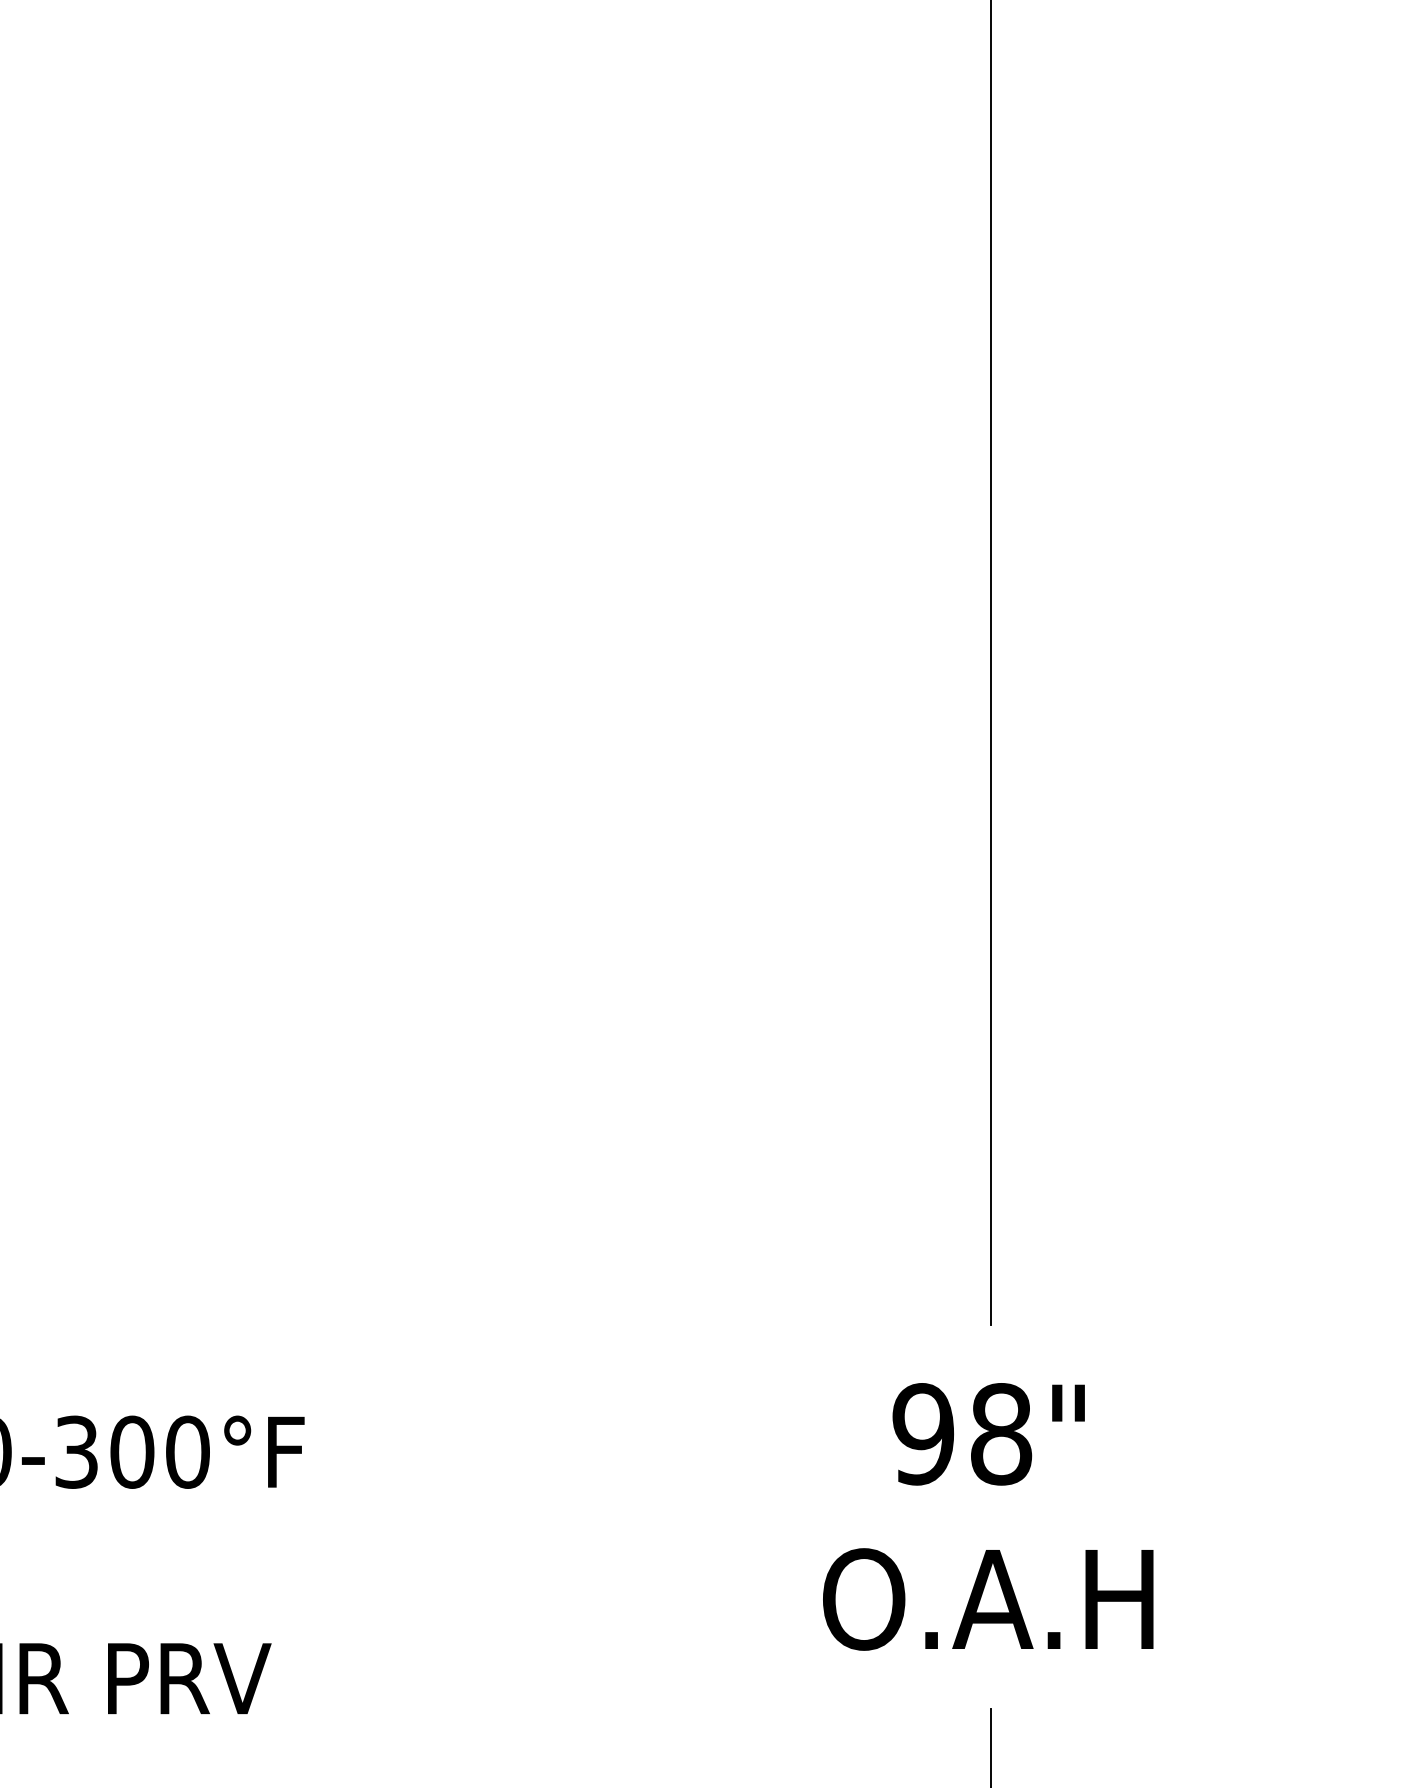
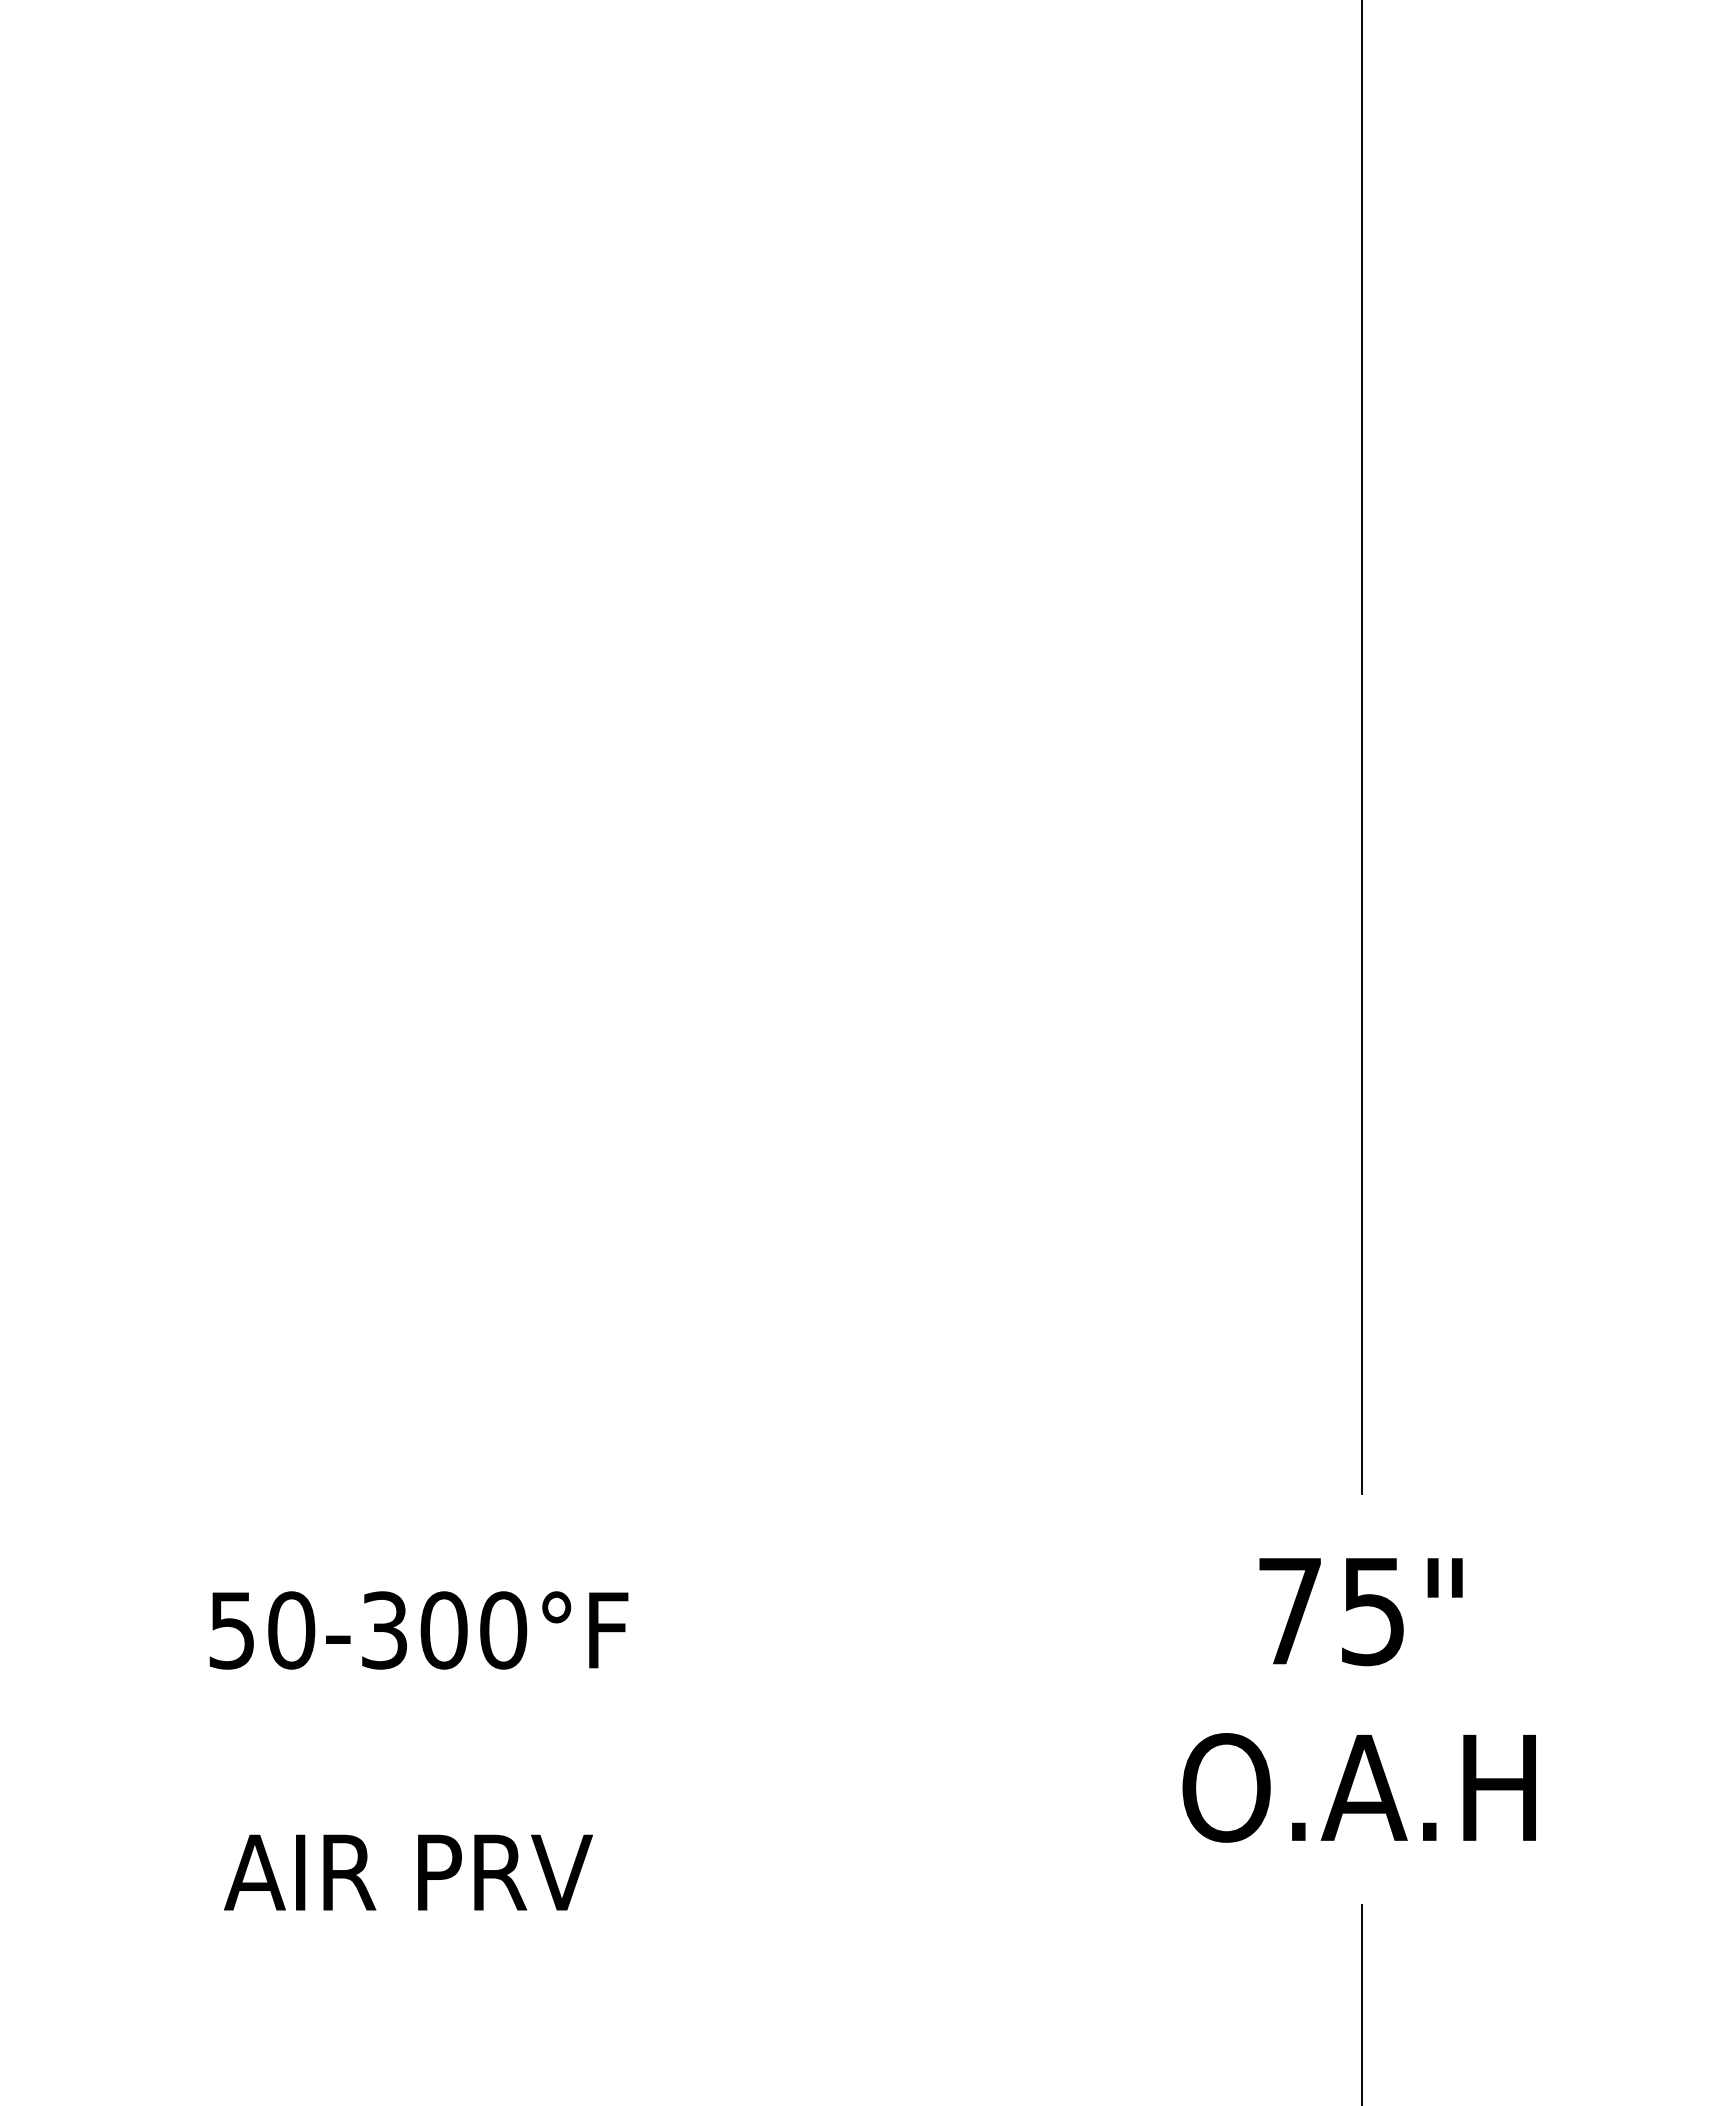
text: (962, 1434) -> (1331, 1611), 98" -> 75"

